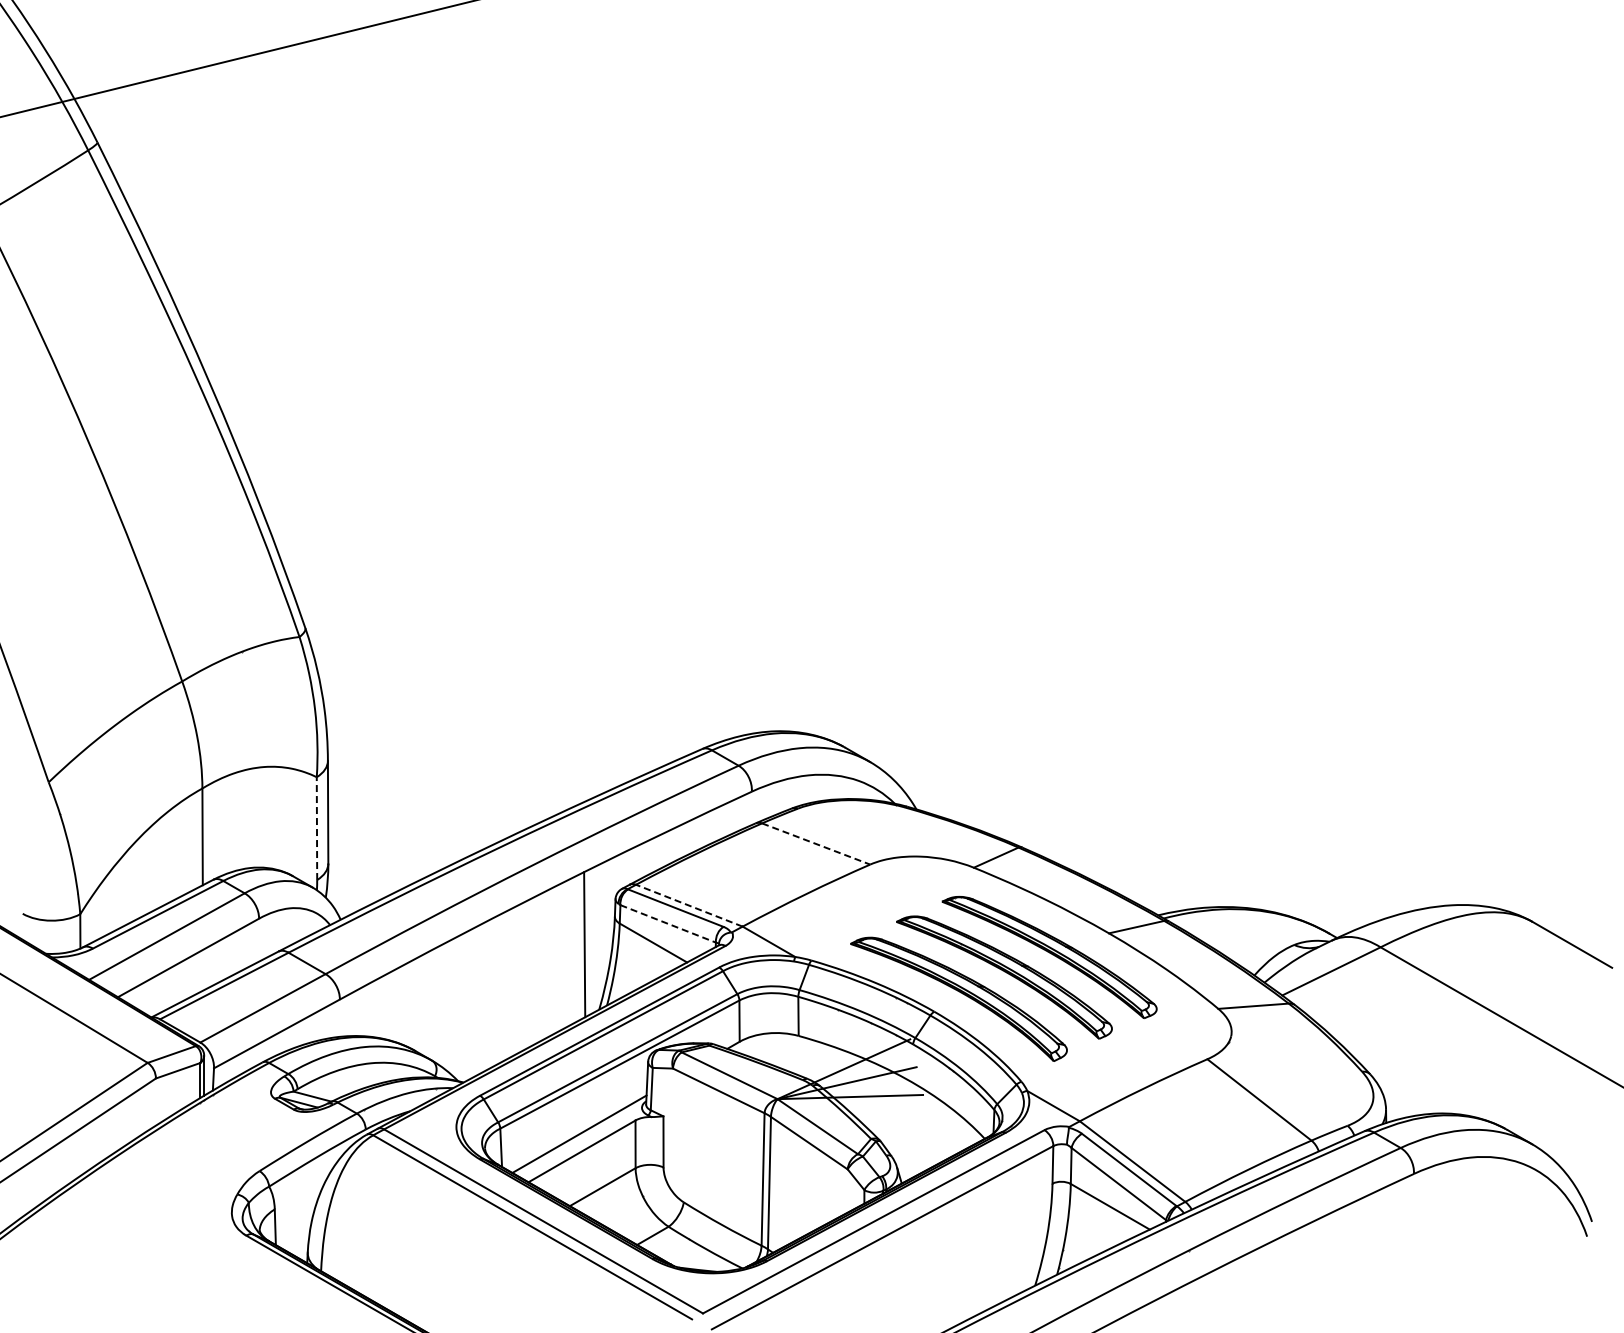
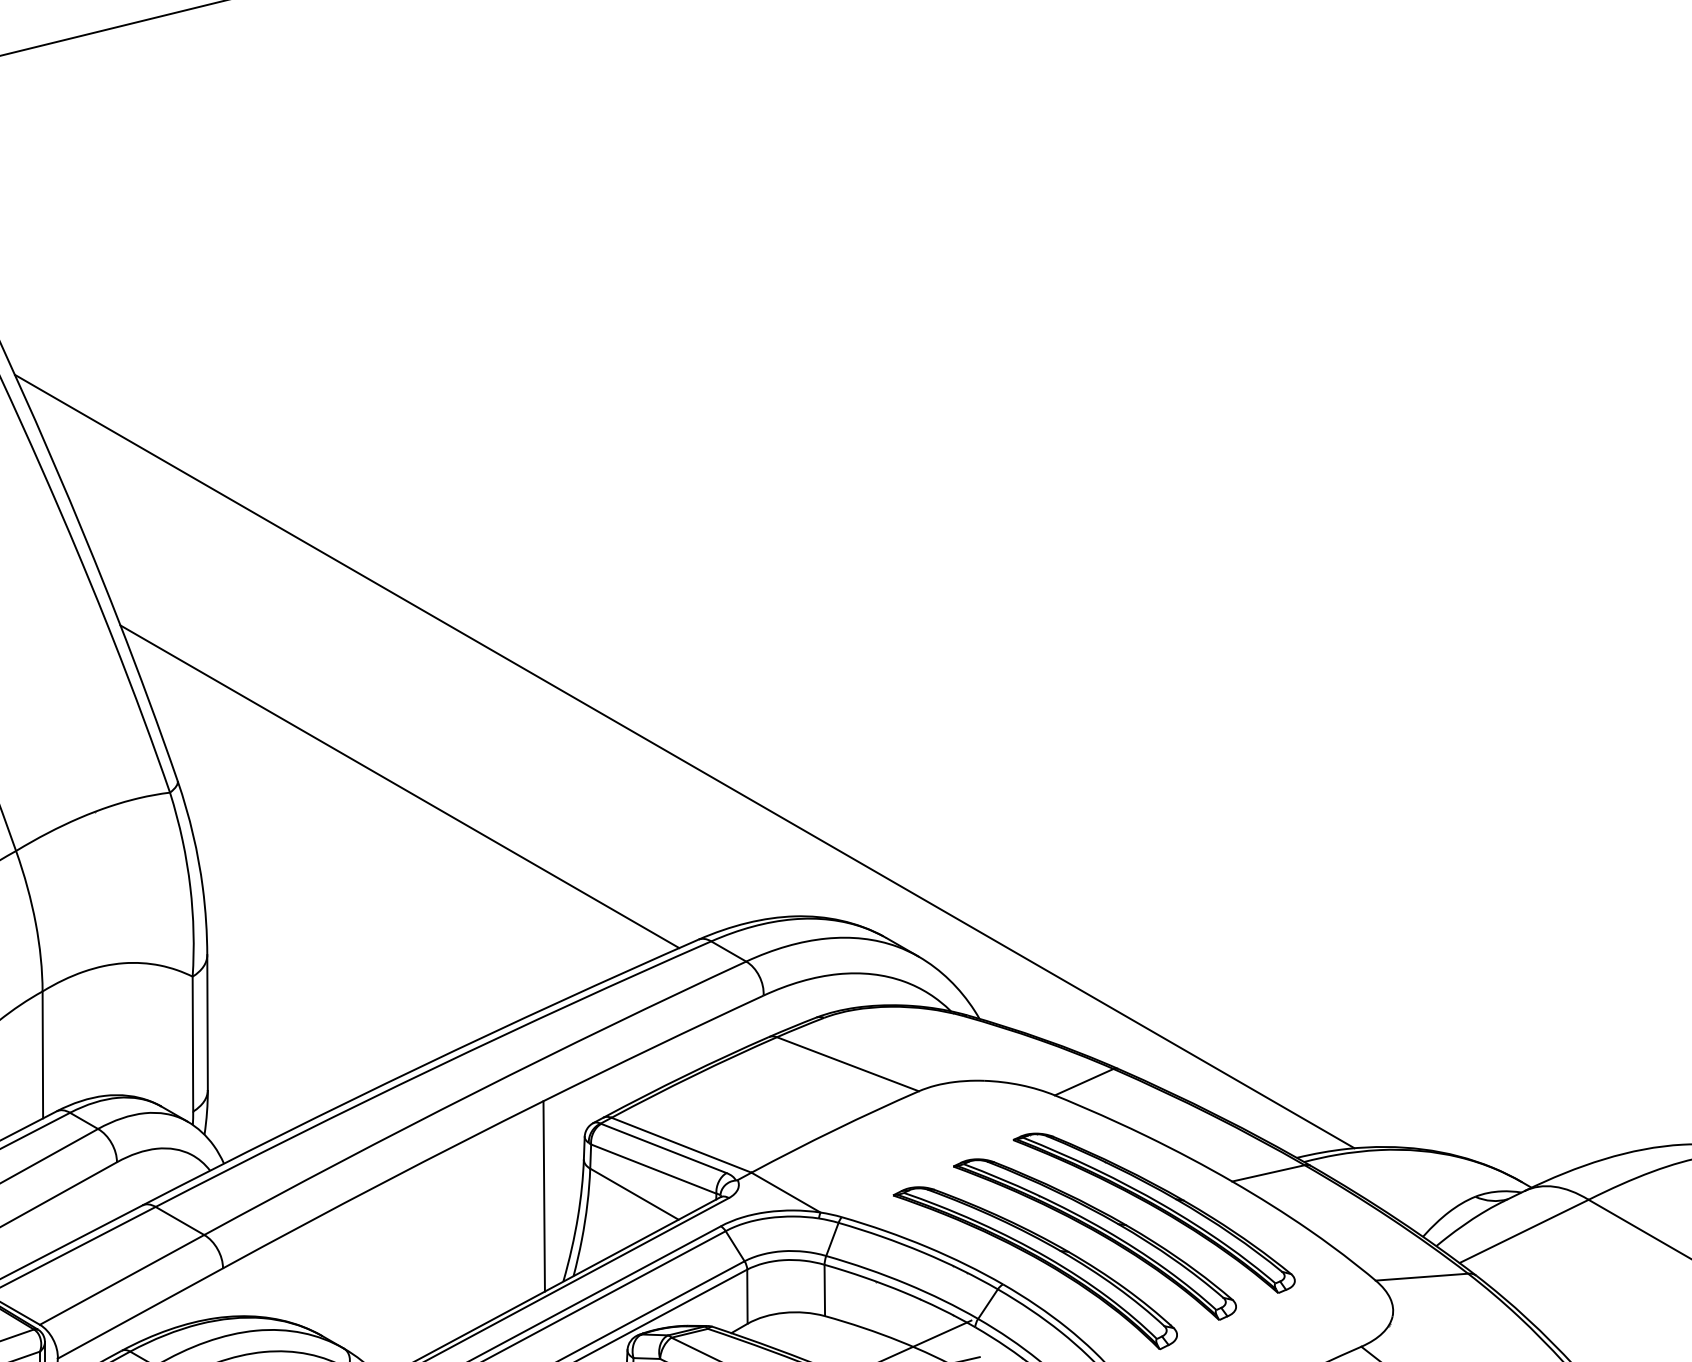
line: (691, 612) -> (684, 760), added
line: (474, 632) -> (399, 786), added
line: (316, 828) -> (192, 1043), dashed -> solid
line: (816, 843) -> (848, 1063), dashed -> solid
line: (688, 905) -> (680, 1144), dashed -> solid
line: (668, 924) -> (654, 1169), dashed -> solid

